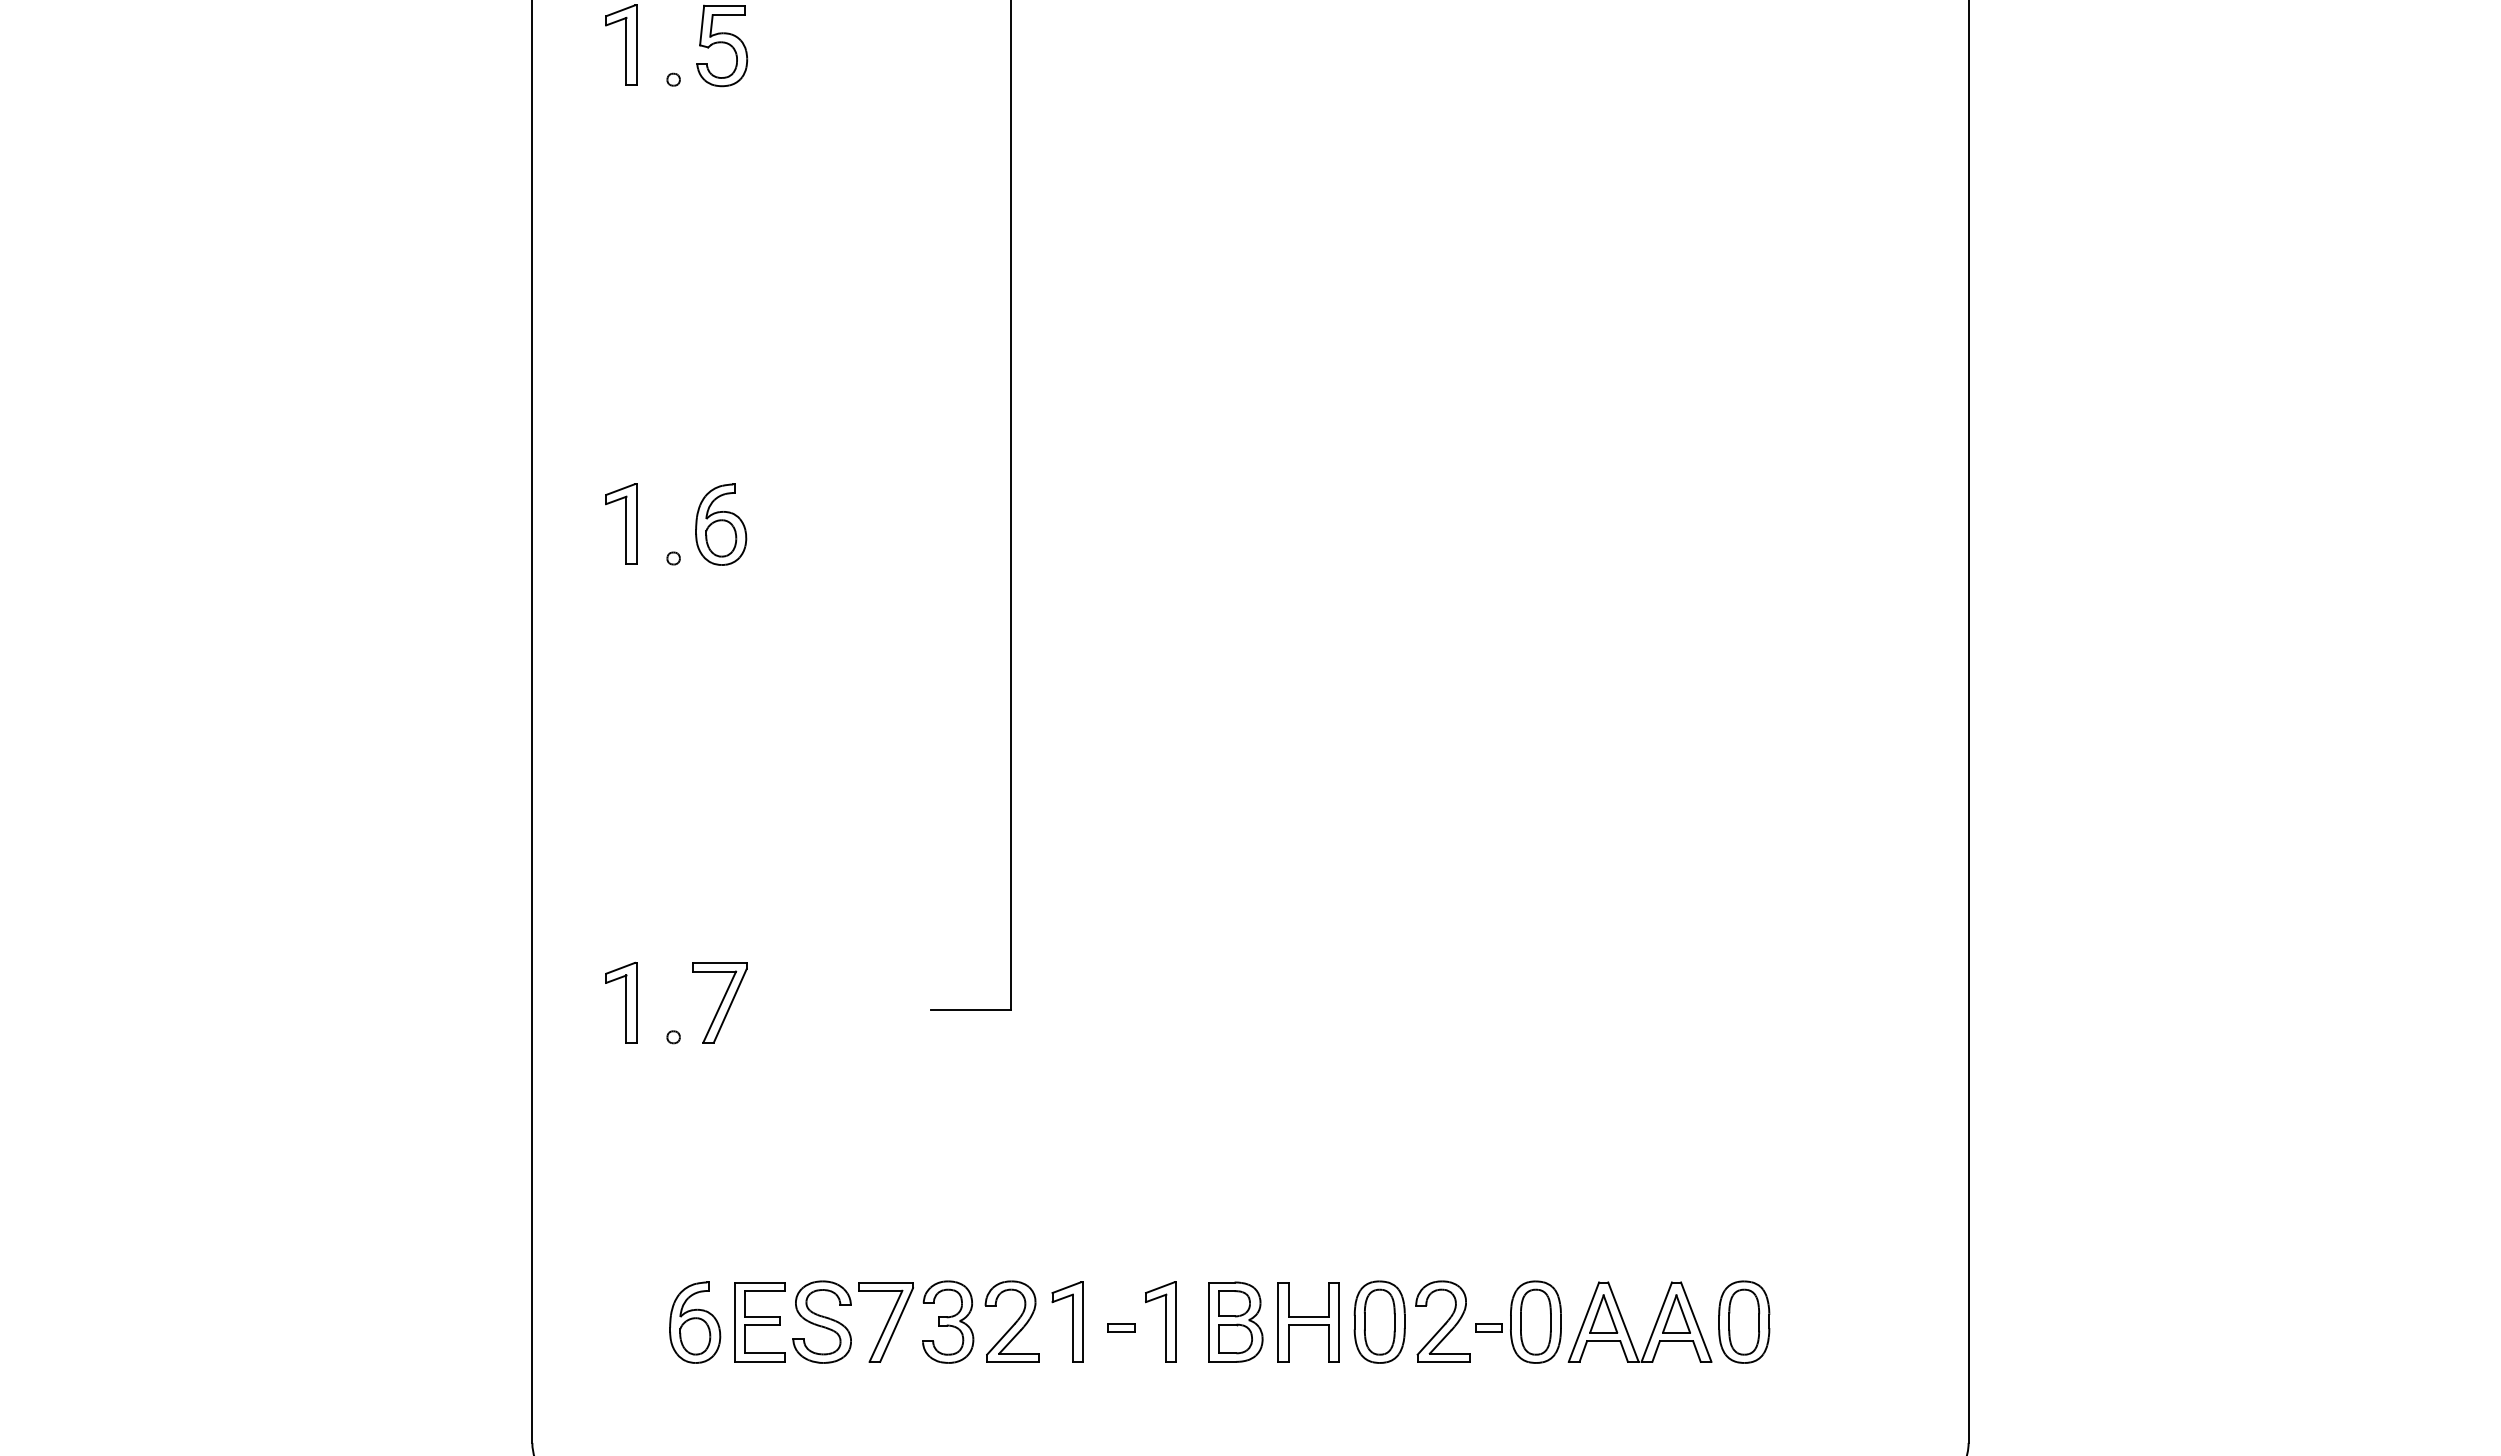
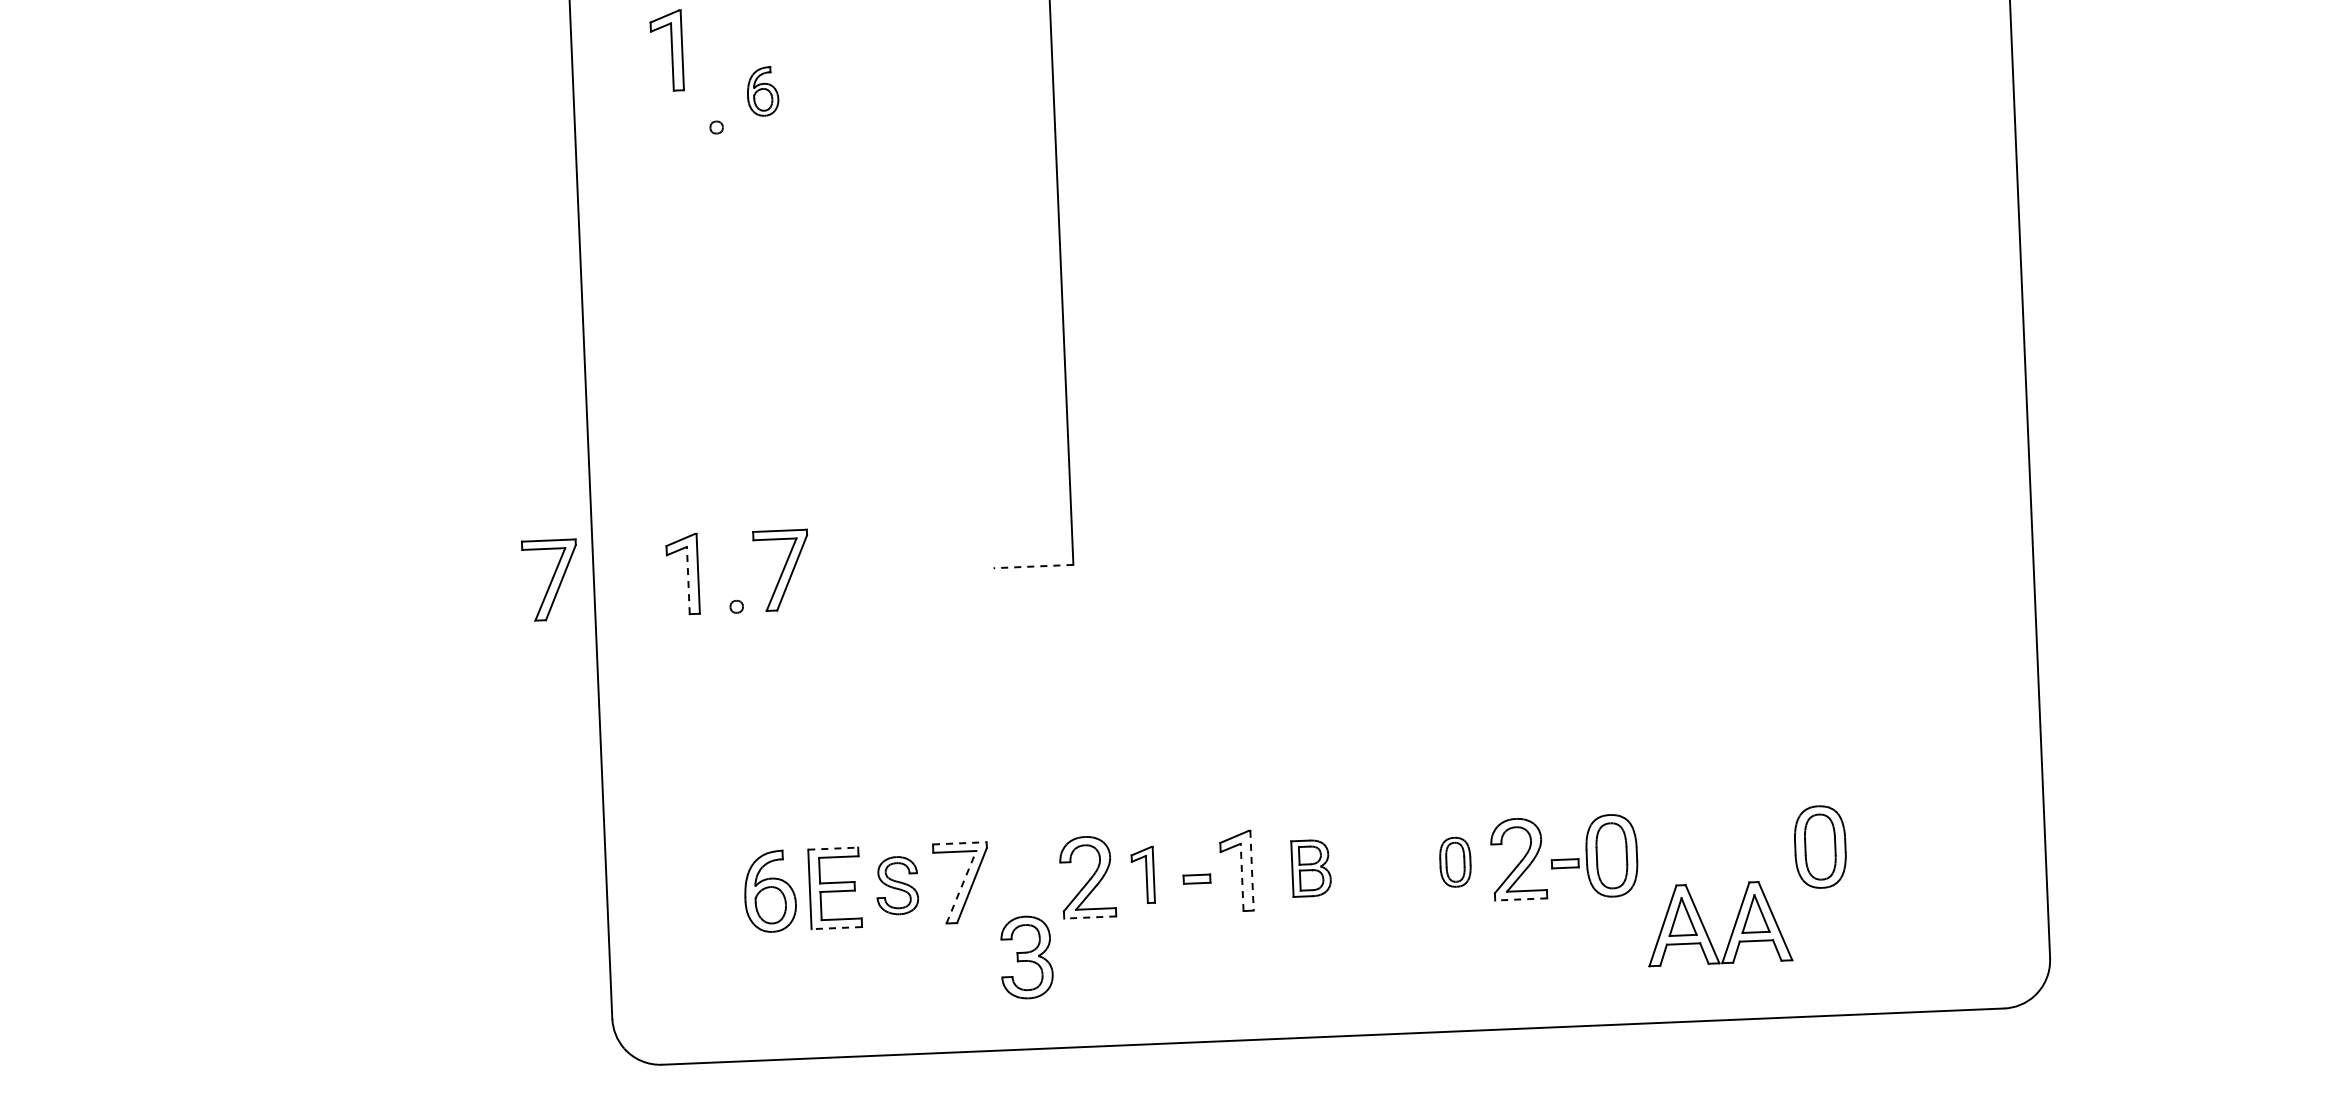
part: (621, 523) -> (667, 50), moved
part: (721, 524) -> (763, 91), size x0.6
part: (488, 1002) -> (549, 579), added
line: (626, 1009) -> (688, 580), solid -> dashed
line: (971, 1009) -> (1033, 566), solid -> dashed
line: (759, 1282) -> (832, 848), solid -> dashed
line: (886, 1282) -> (960, 843), solid -> dashed
part: (821, 1321) -> (896, 885), size x0.7
part: (948, 1321) -> (1027, 956), moved
part: (1067, 1321) -> (1142, 874), size x0.7
part: (1235, 1321) -> (1311, 867), size x0.7
part: (1379, 1321) -> (1455, 861), size x0.6
line: (1176, 1322) -> (1252, 871), solid -> dashed
part: (1308, 1322) -> (1384, 865), removed
line: (886, 1325) -> (961, 886), solid -> dashed
part: (1626, 1326) -> (1705, 928), moved
line: (1166, 1328) -> (1242, 877), solid -> dashed
line: (759, 1361) -> (836, 927), solid -> dashed
line: (1013, 1361) -> (1090, 917), solid -> dashed
line: (1443, 1361) -> (1520, 899), solid -> dashed

